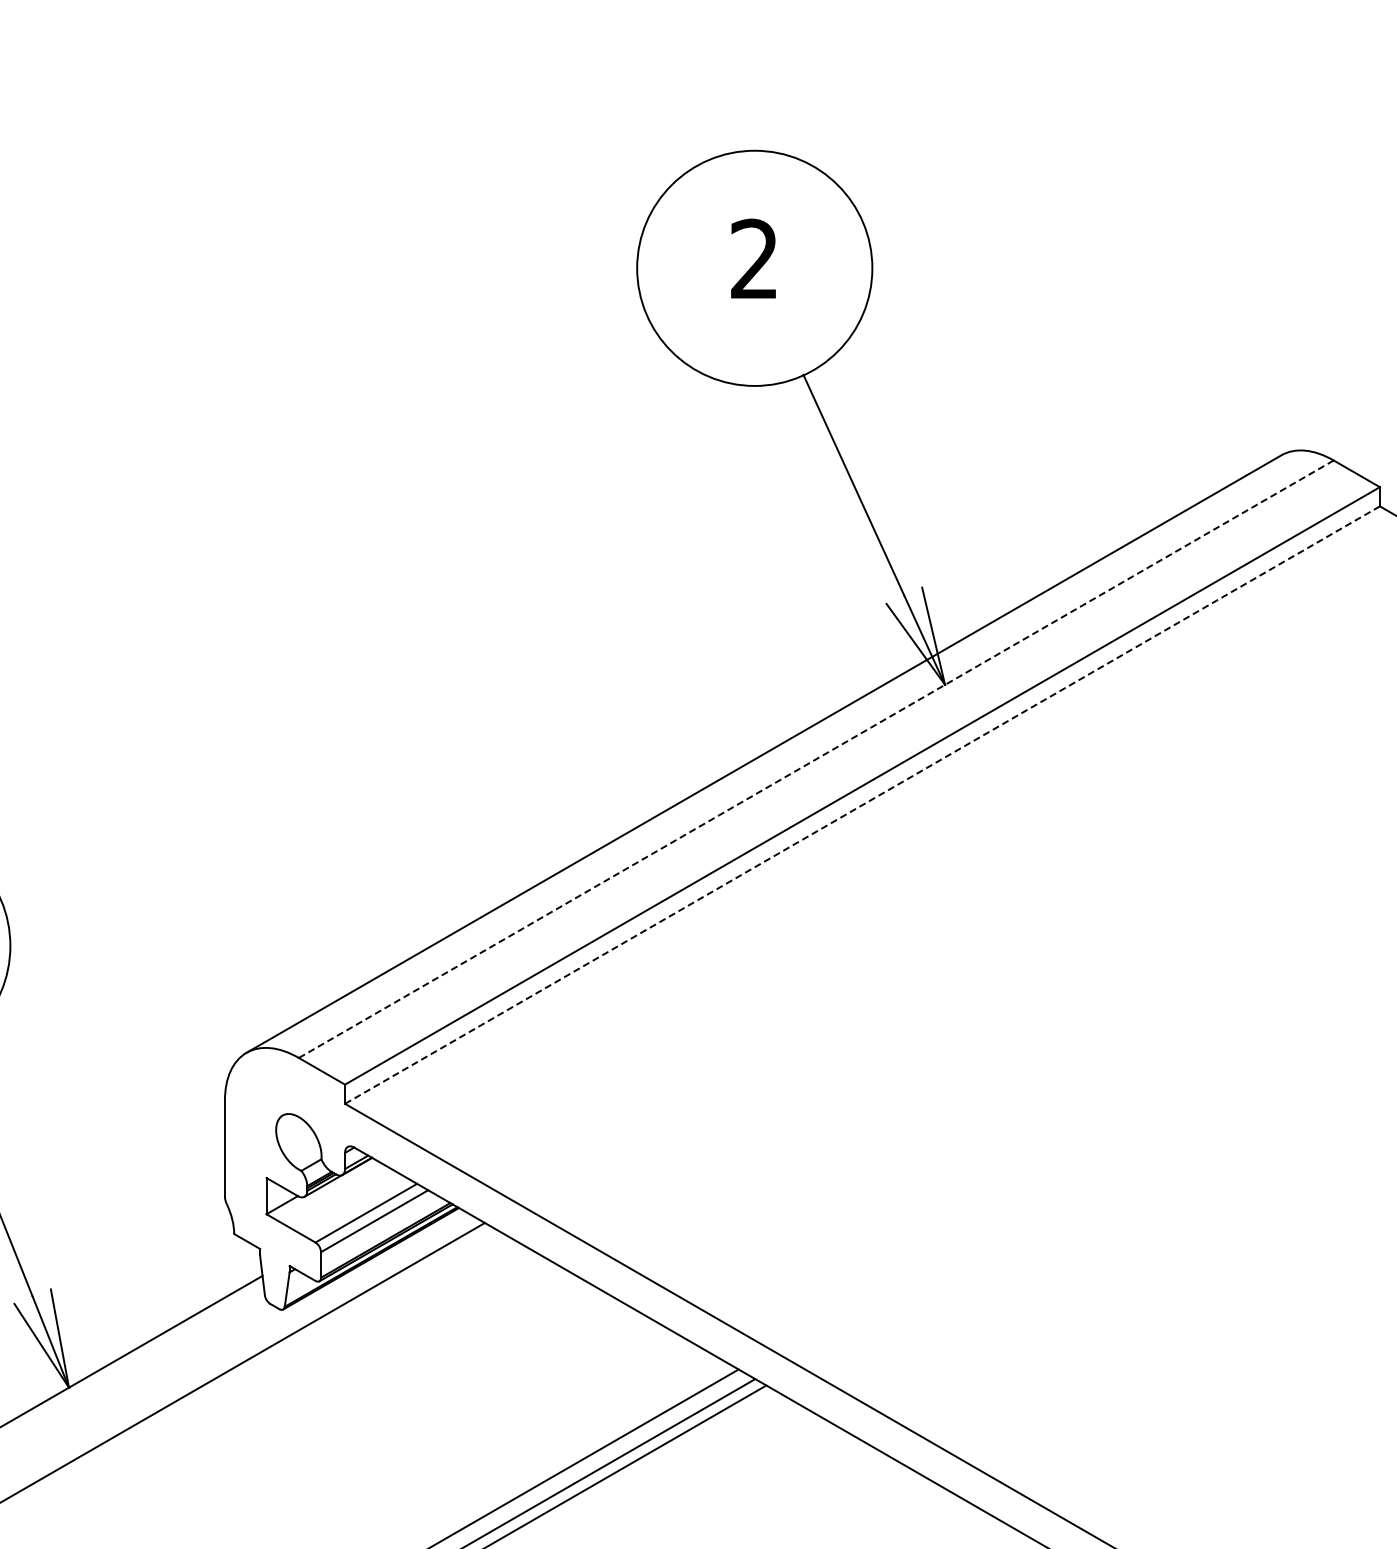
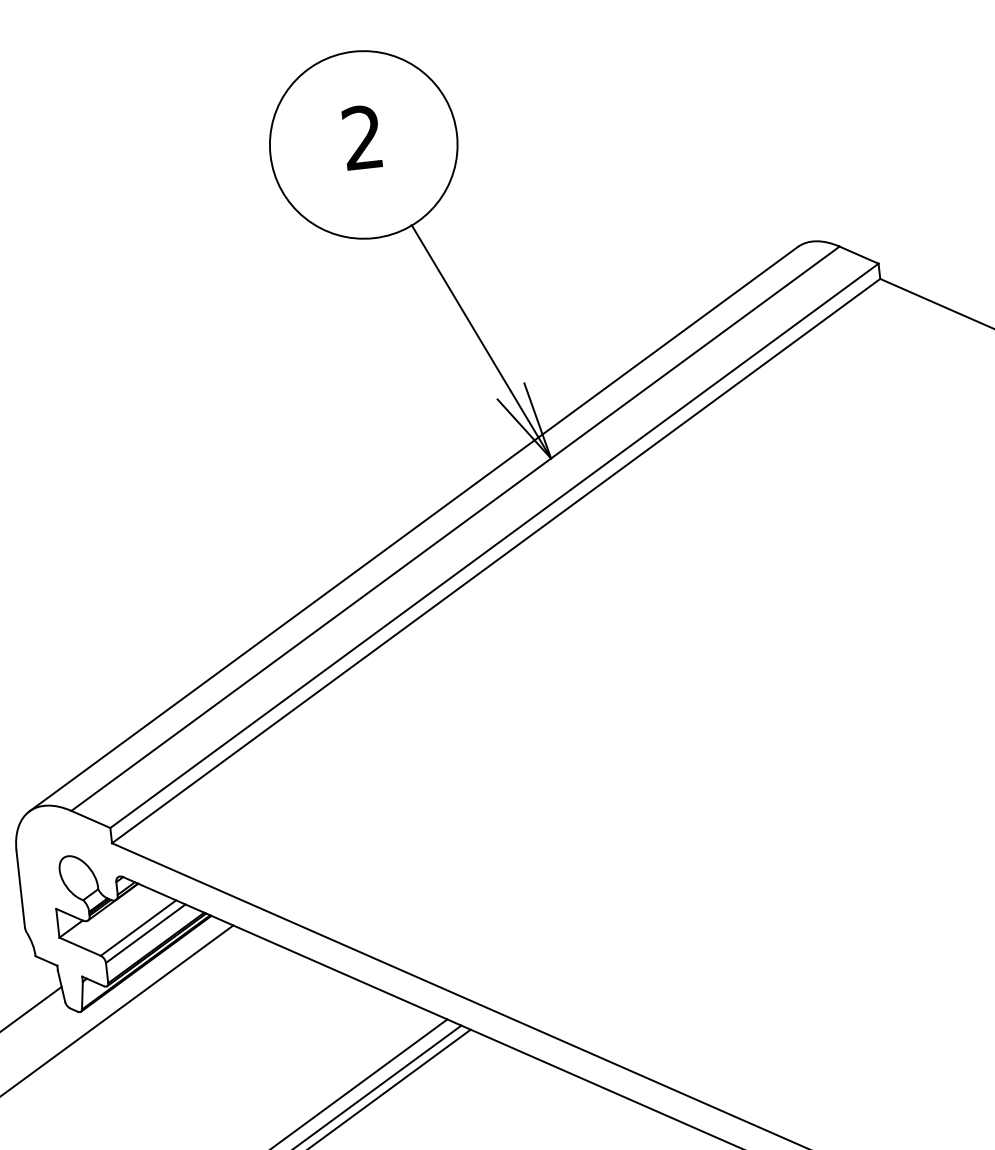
line: (816, 758) -> (455, 528), dashed -> solid
line: (862, 804) -> (496, 560), dashed -> solid

